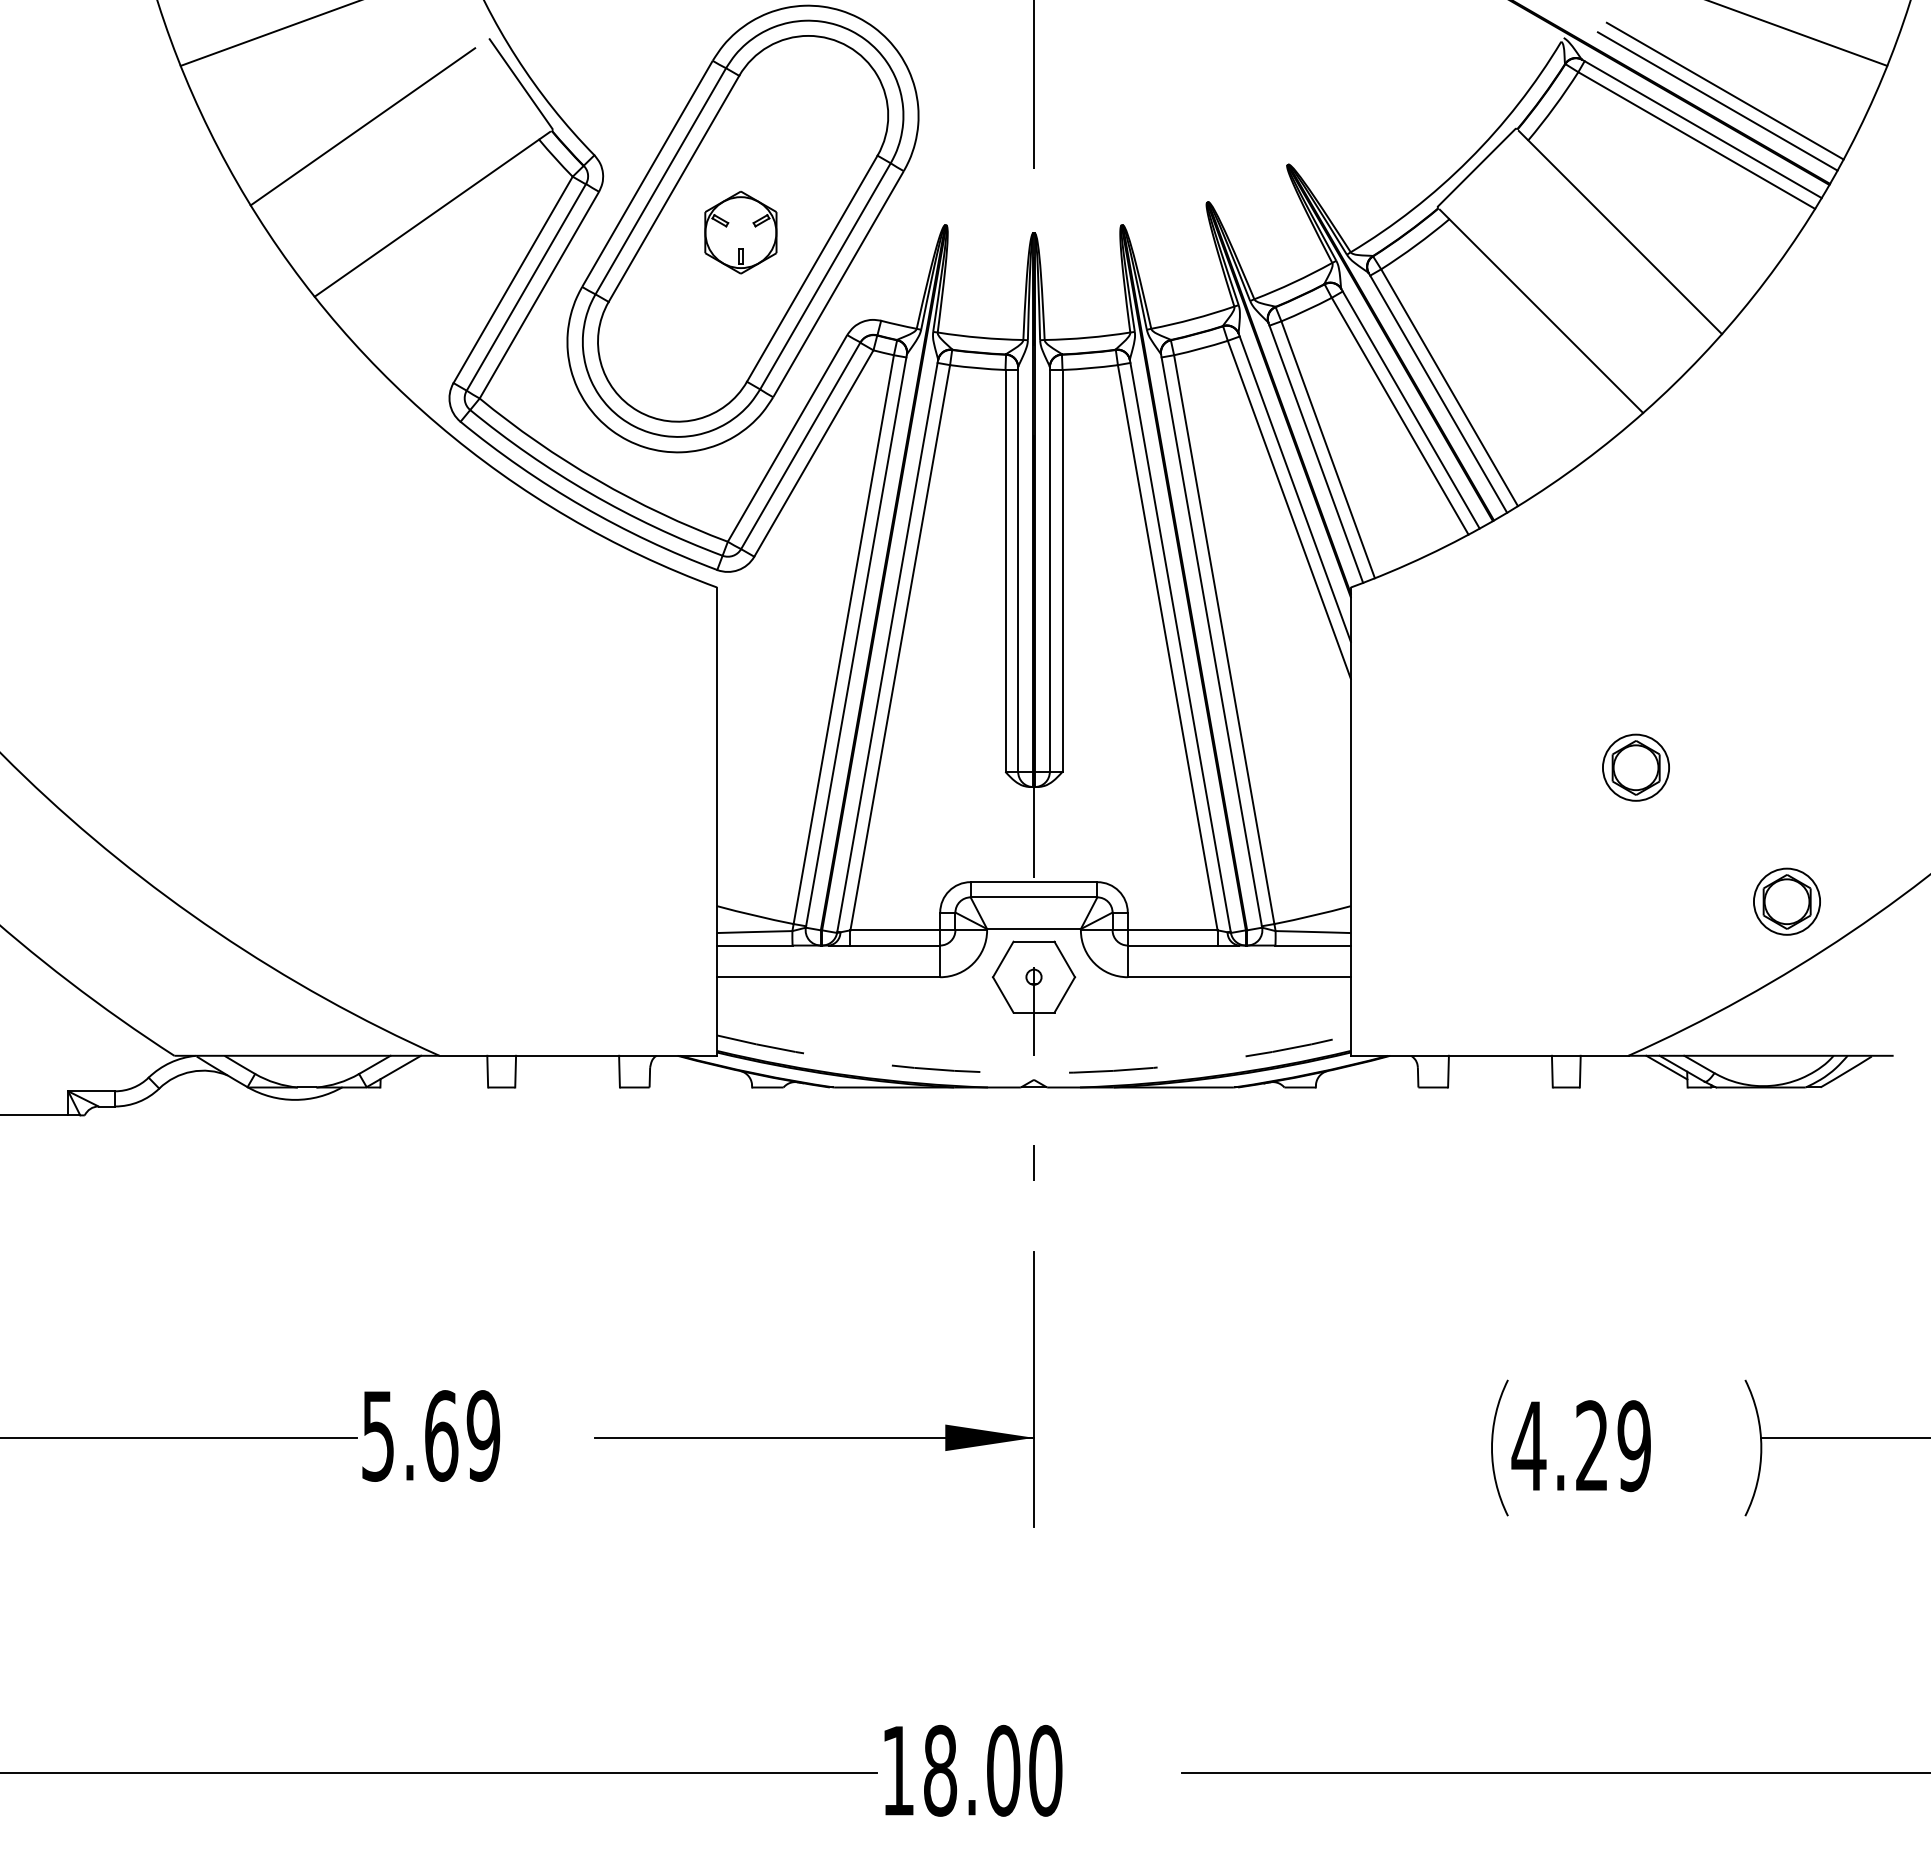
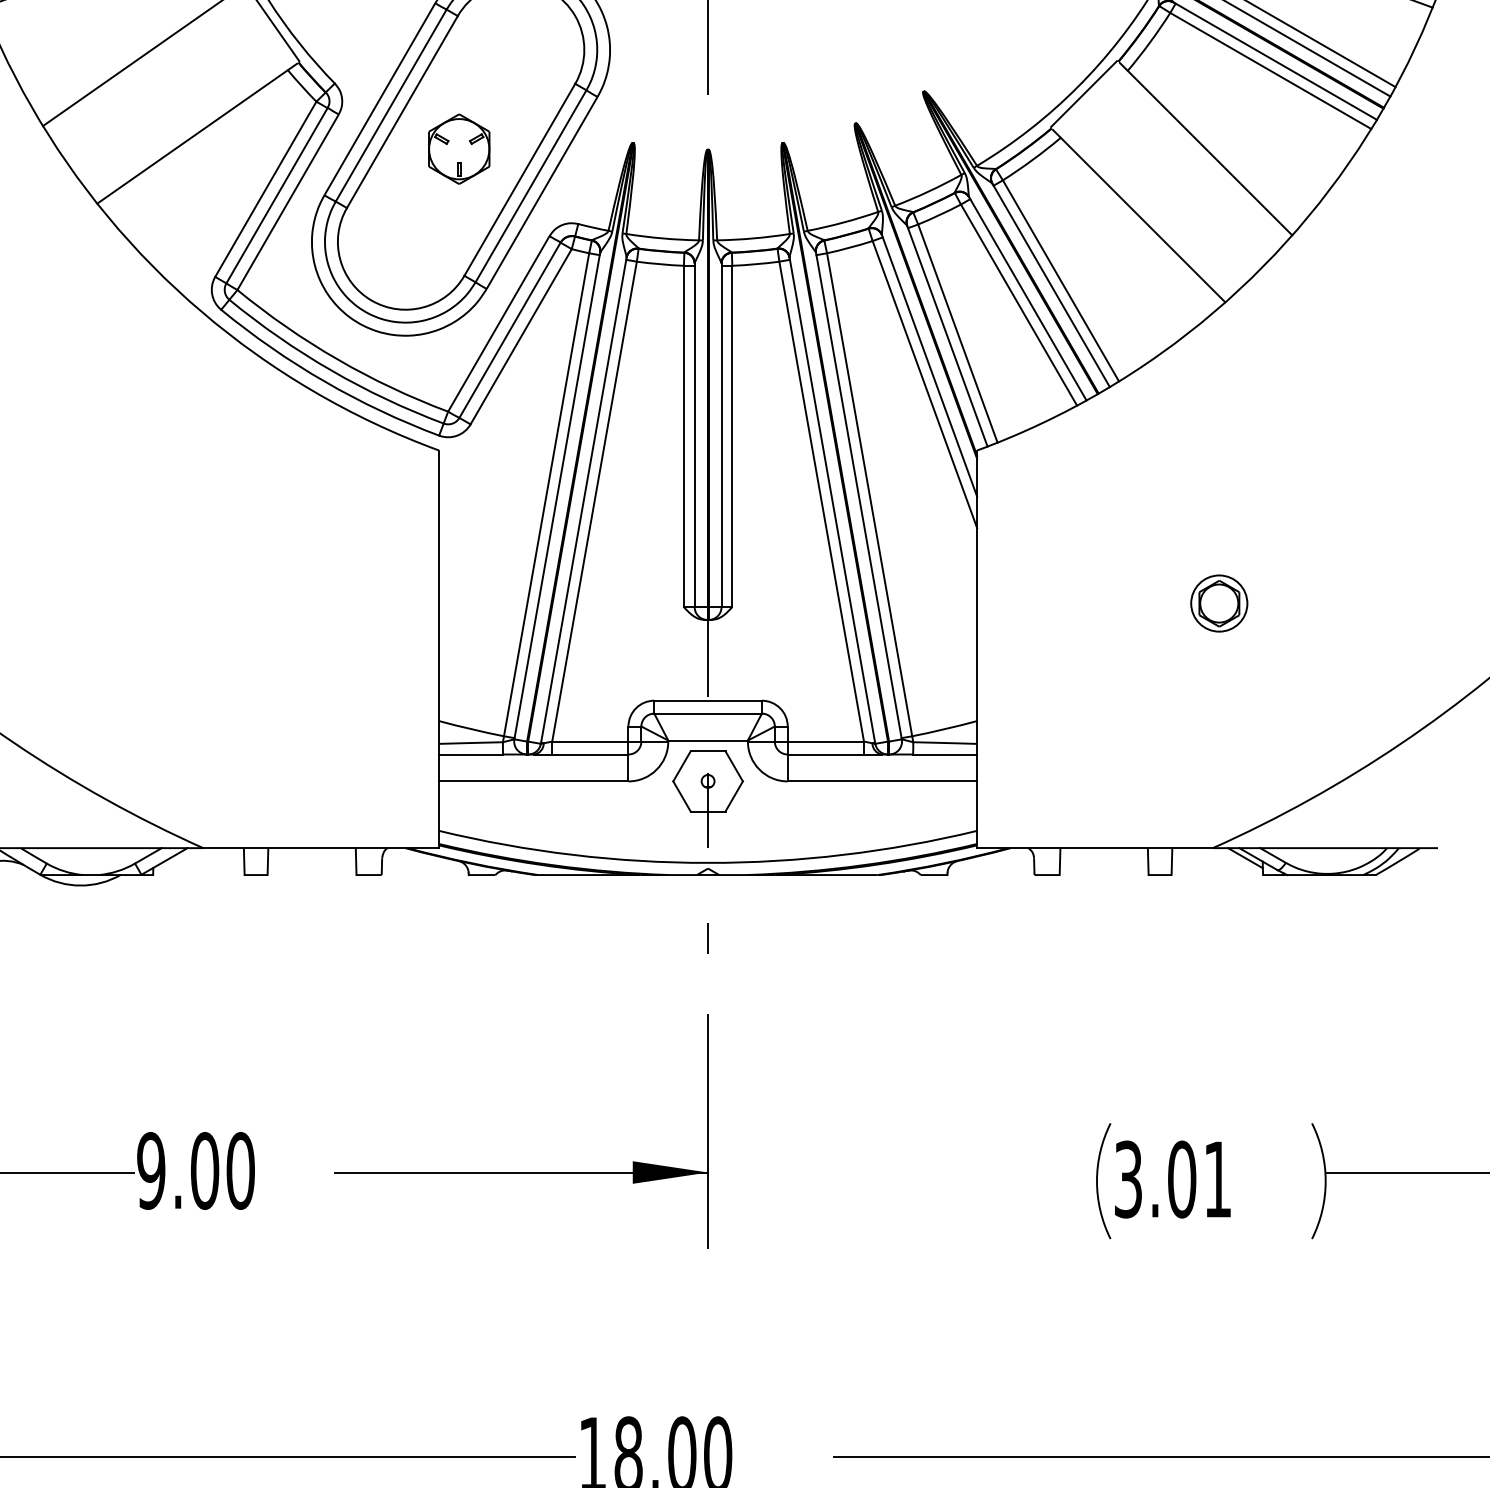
part: (1786, 901) -> (1347, 717), removed
arc: (1034, 1073) -> (708, 863), dashed -> solid
text: (430, 1435) -> (195, 1170), 5.69 -> 9.00
text: (1580, 1446) -> (1172, 1179), 4.29 -> 3.01

